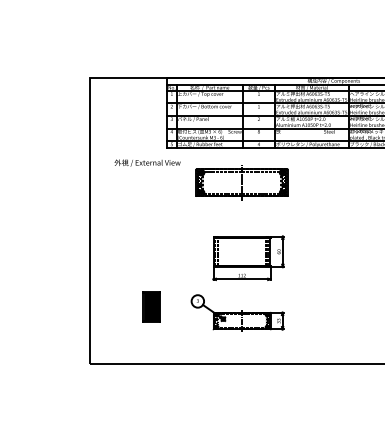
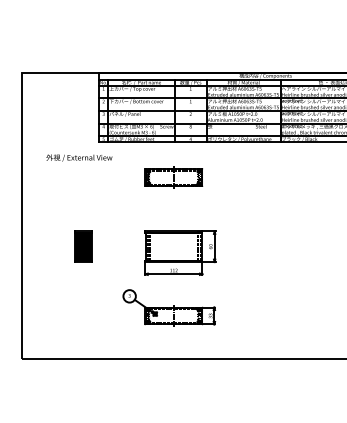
part: (241, 182) -> (173, 177), size x0.62
part: (151, 306) -> (83, 246), moved

